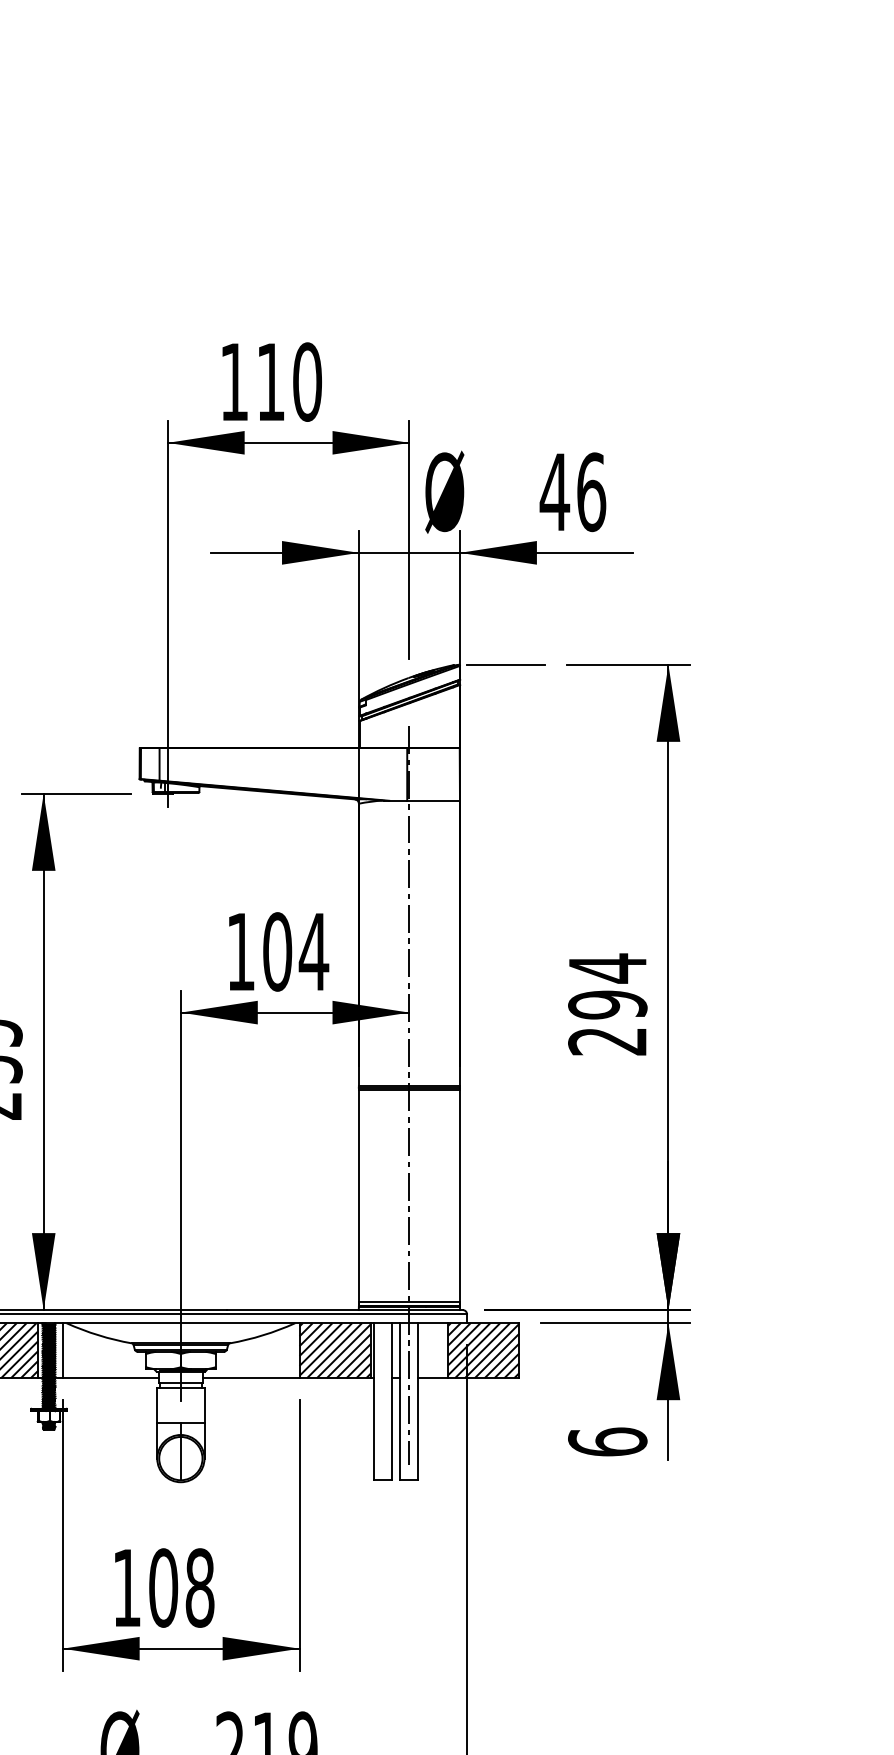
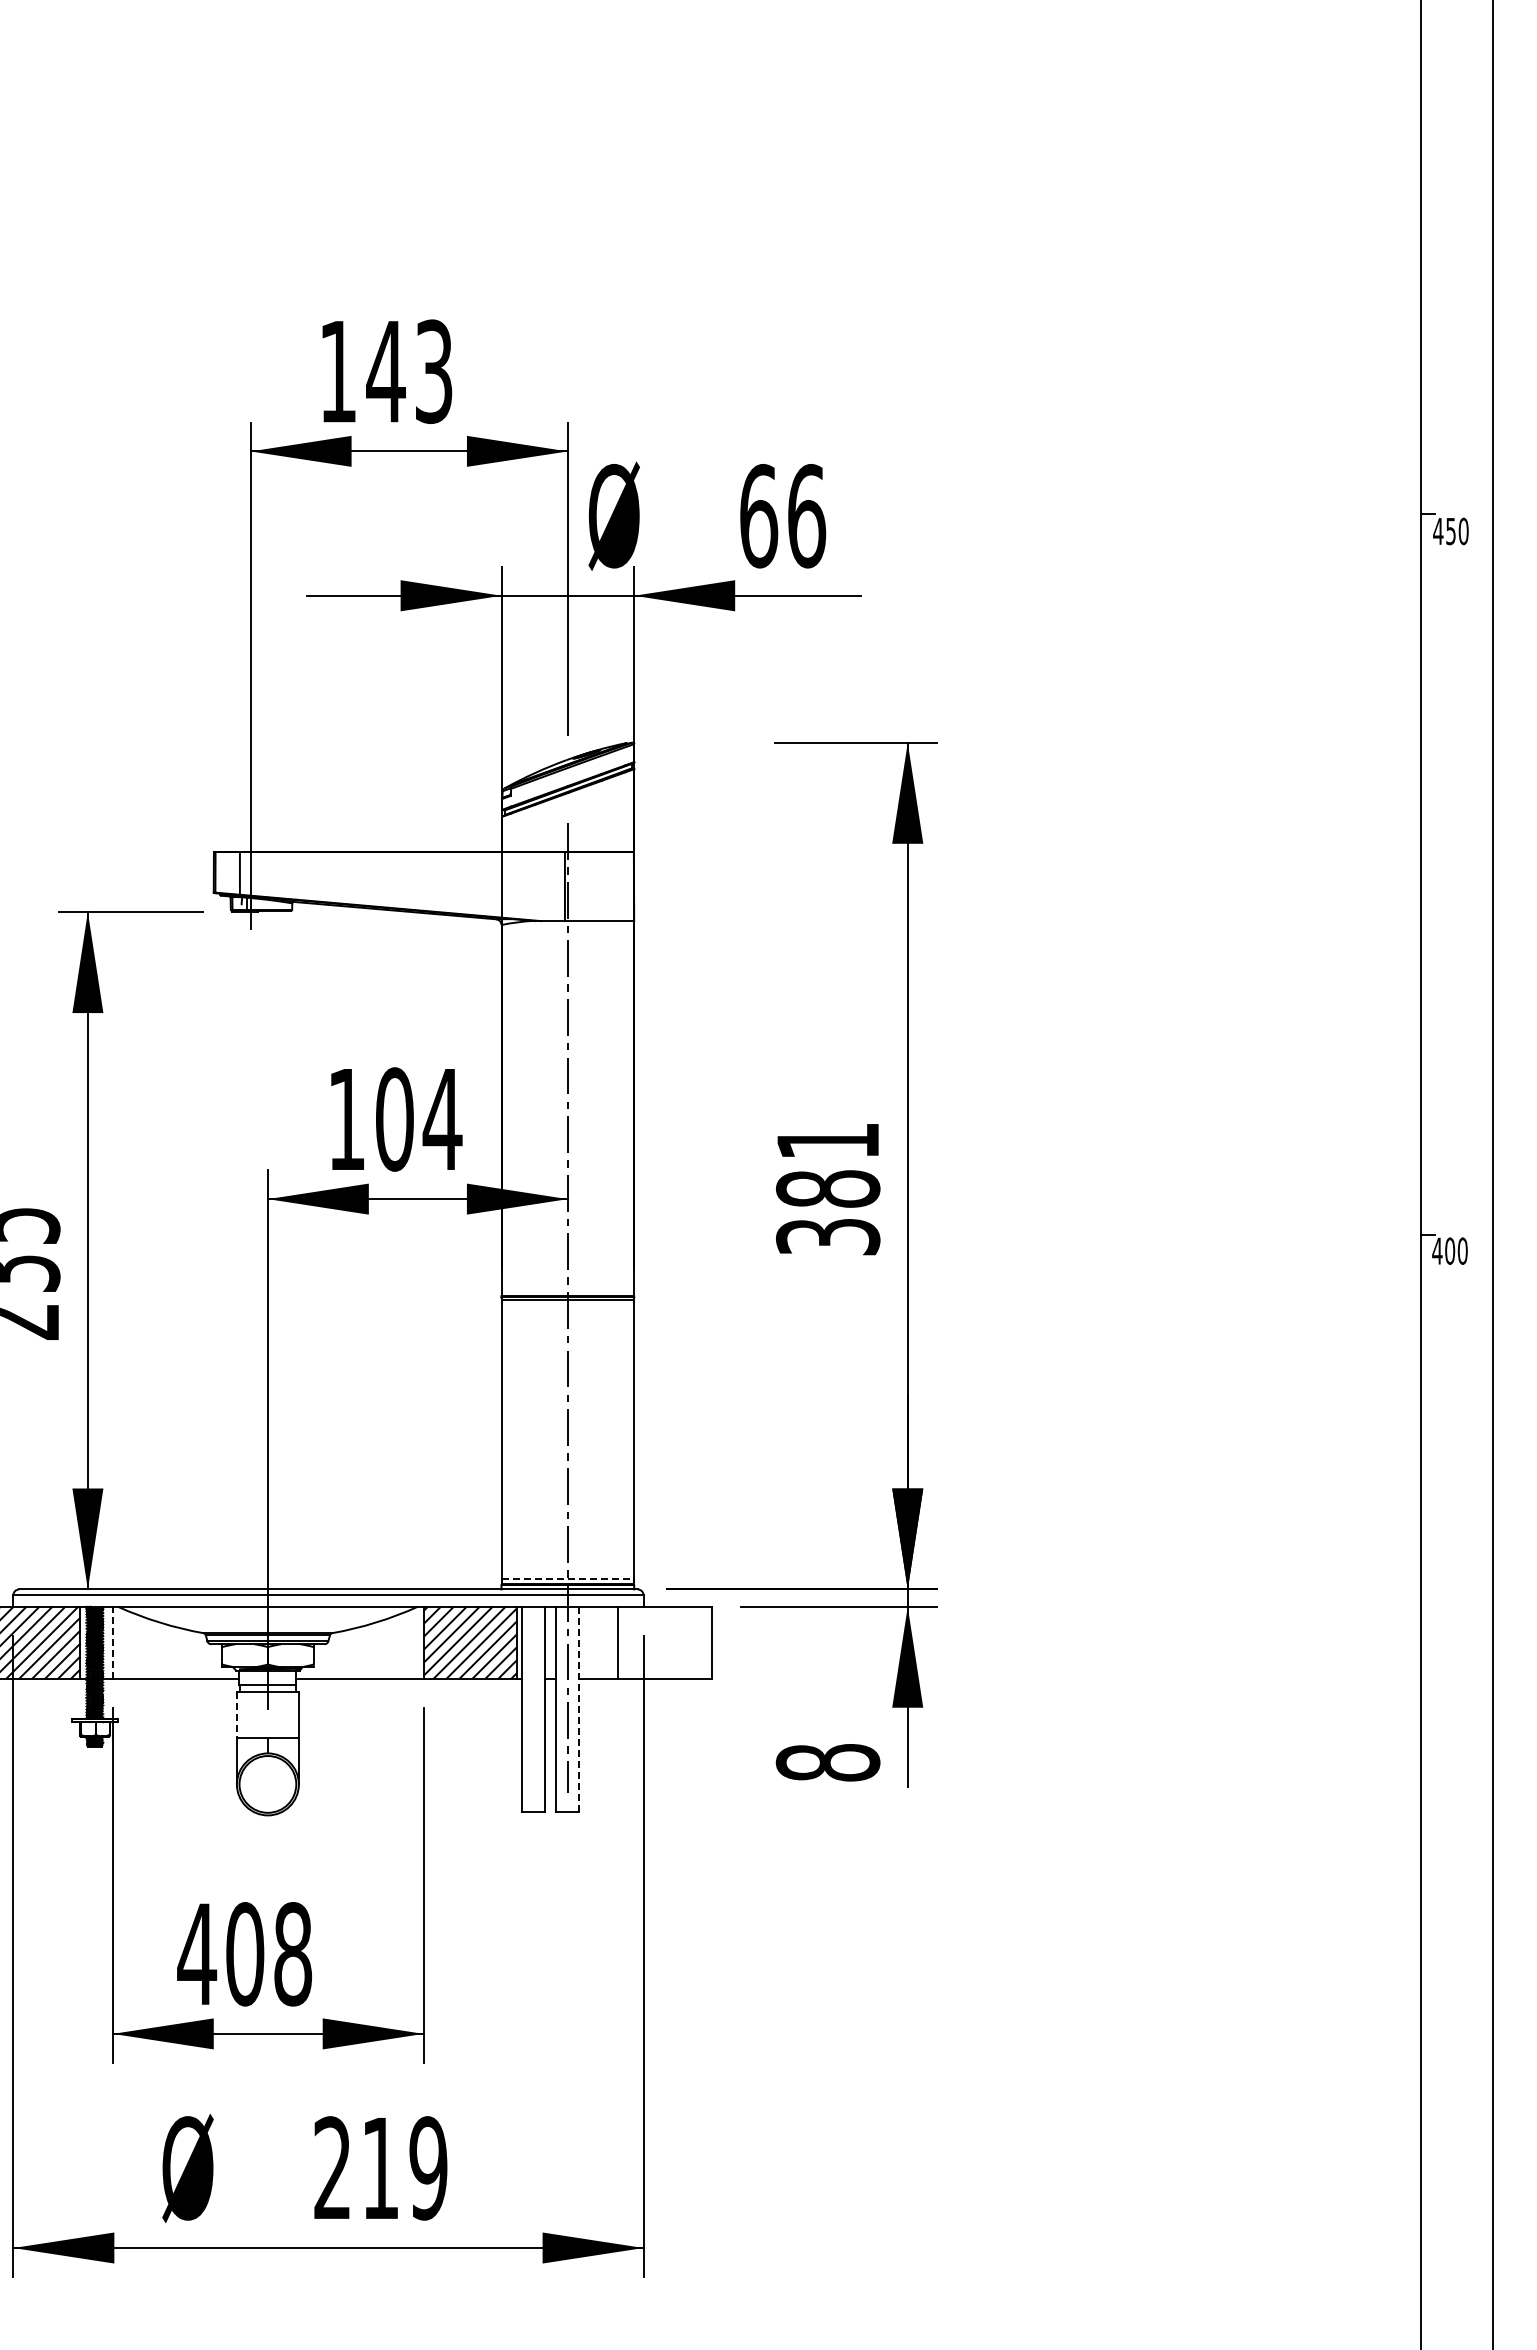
text: (288, 381) -> (409, 371), 110 -> 143
text: (554, 492) -> (758, 516), 46 -> 66
line: (505, 664) -> (694, 742), removed
text: (608, 1004) -> (828, 1188), 294 -> 381
line: (409, 1301) -> (568, 1578), solid -> dashed
line: (62, 1350) -> (112, 1642), solid -> dashed
hatch: (483, 1350) -> (665, 1642), removed
line: (418, 1401) -> (579, 1709), solid -> dashed
line: (156, 1406) -> (236, 1715), solid -> dashed
text: (607, 1441) -> (827, 1762), 6 -> 8
line: (180, 1458) -> (267, 1784), removed
text: (127, 1587) -> (197, 1953), 108 -> 408

